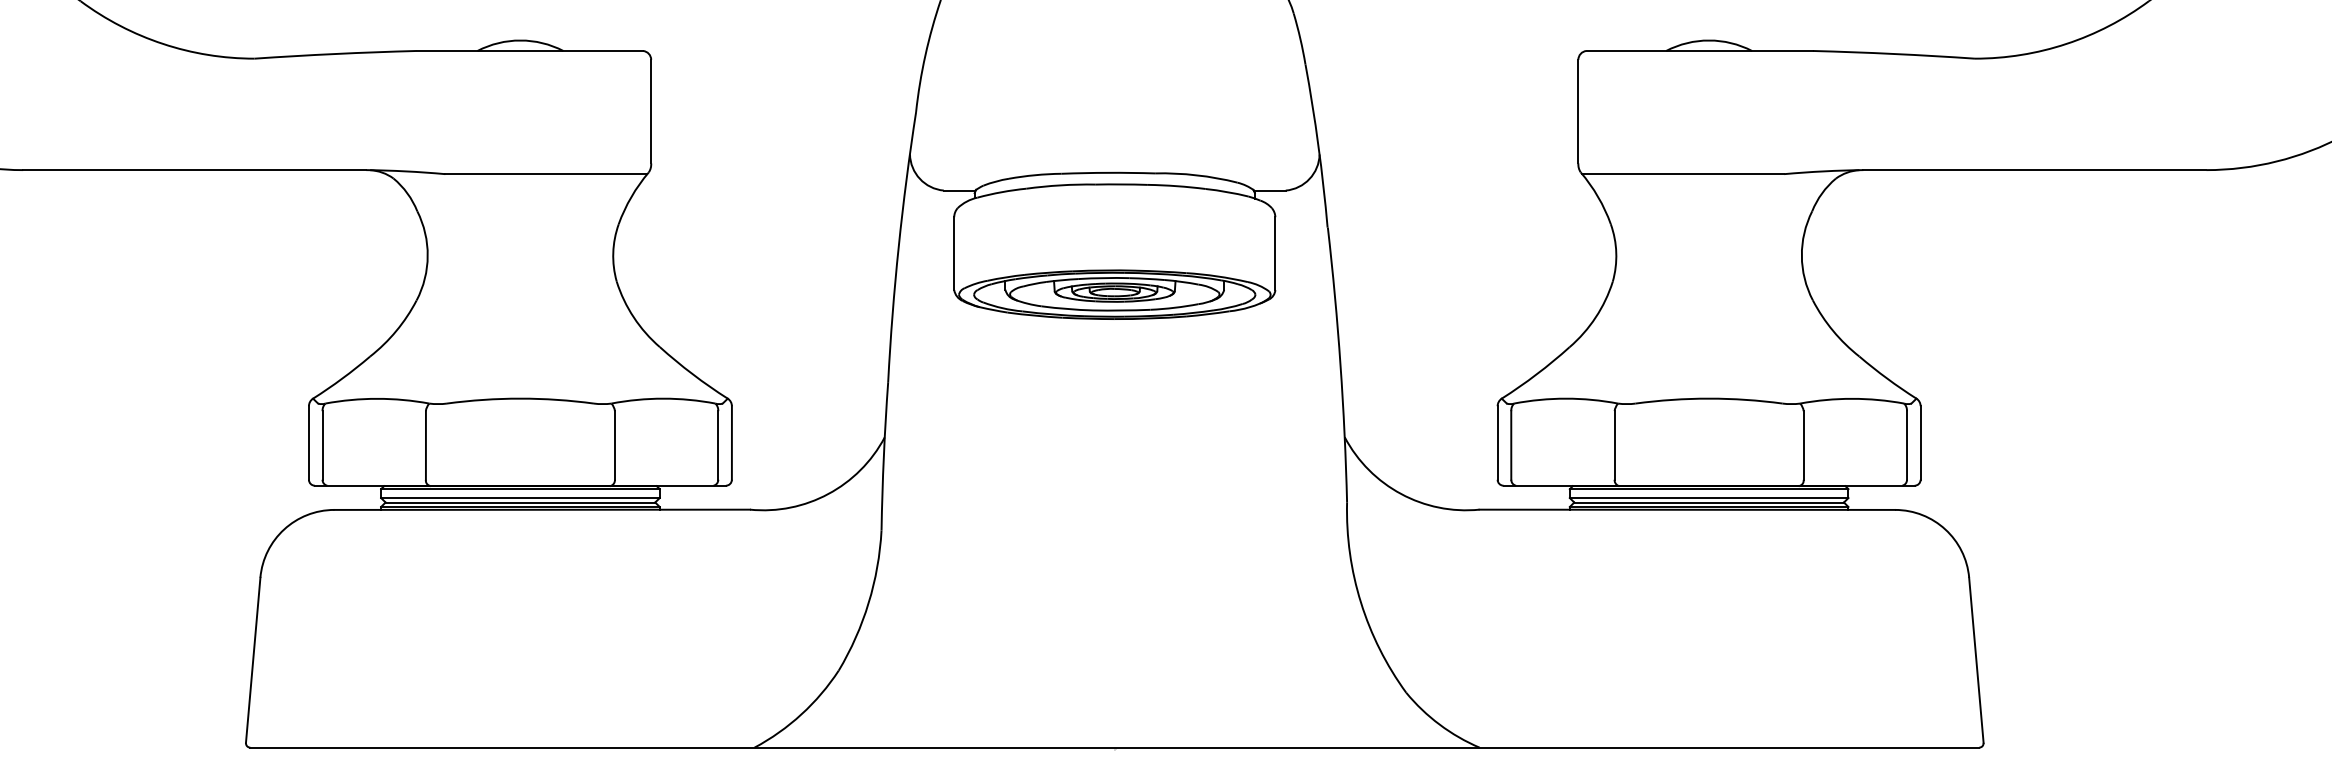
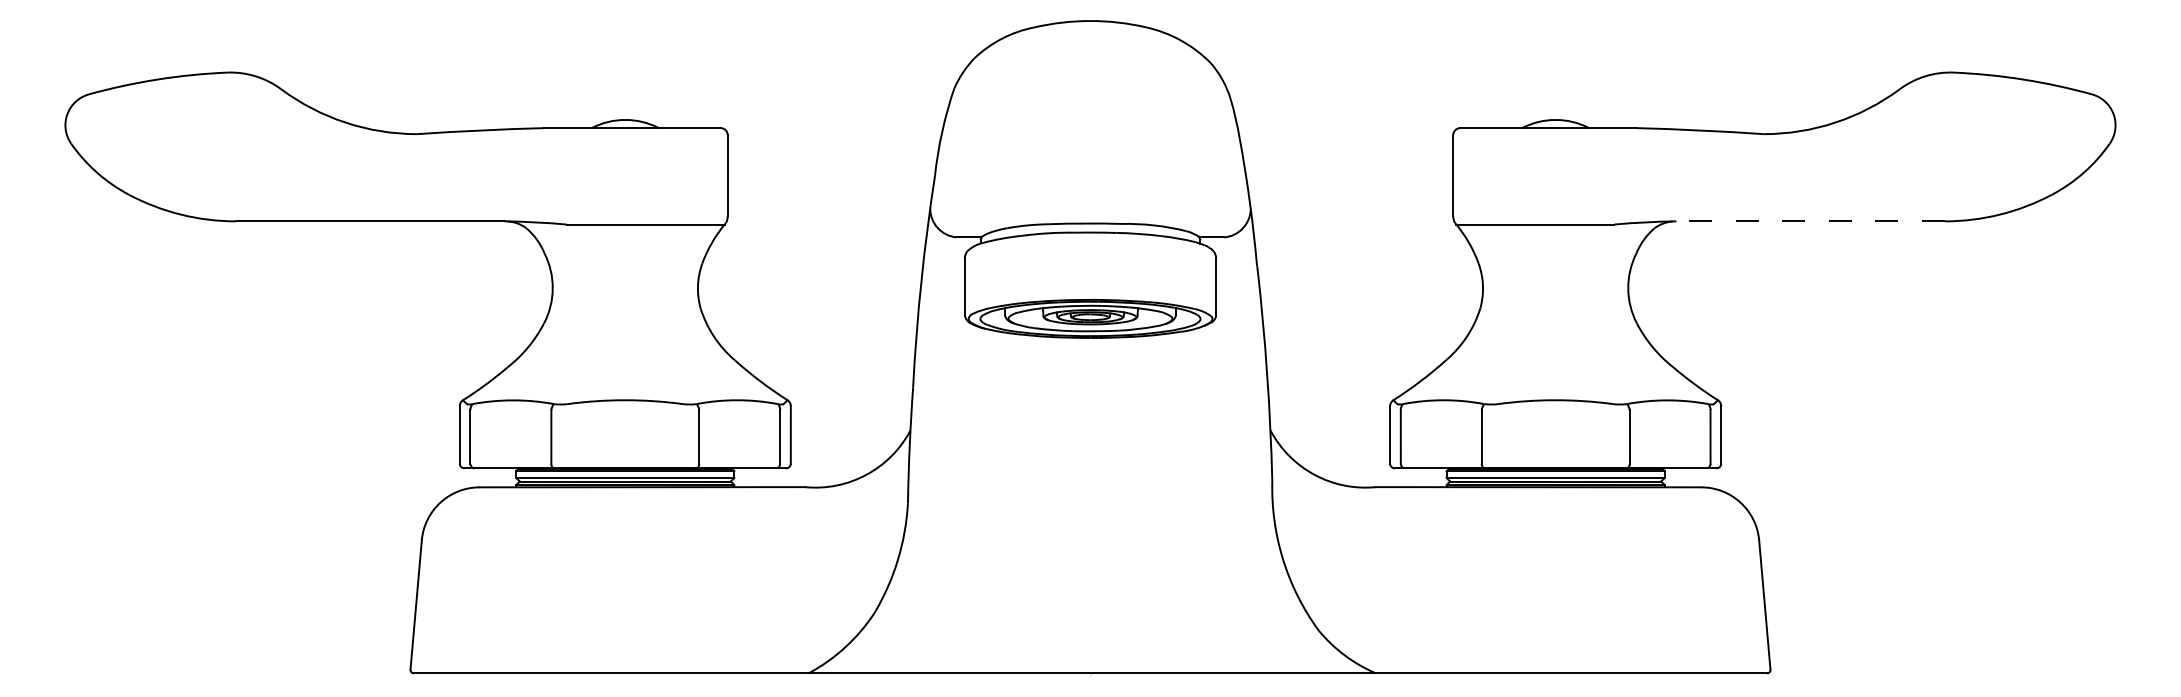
line: (2034, 170) -> (1810, 221), solid -> dashed

